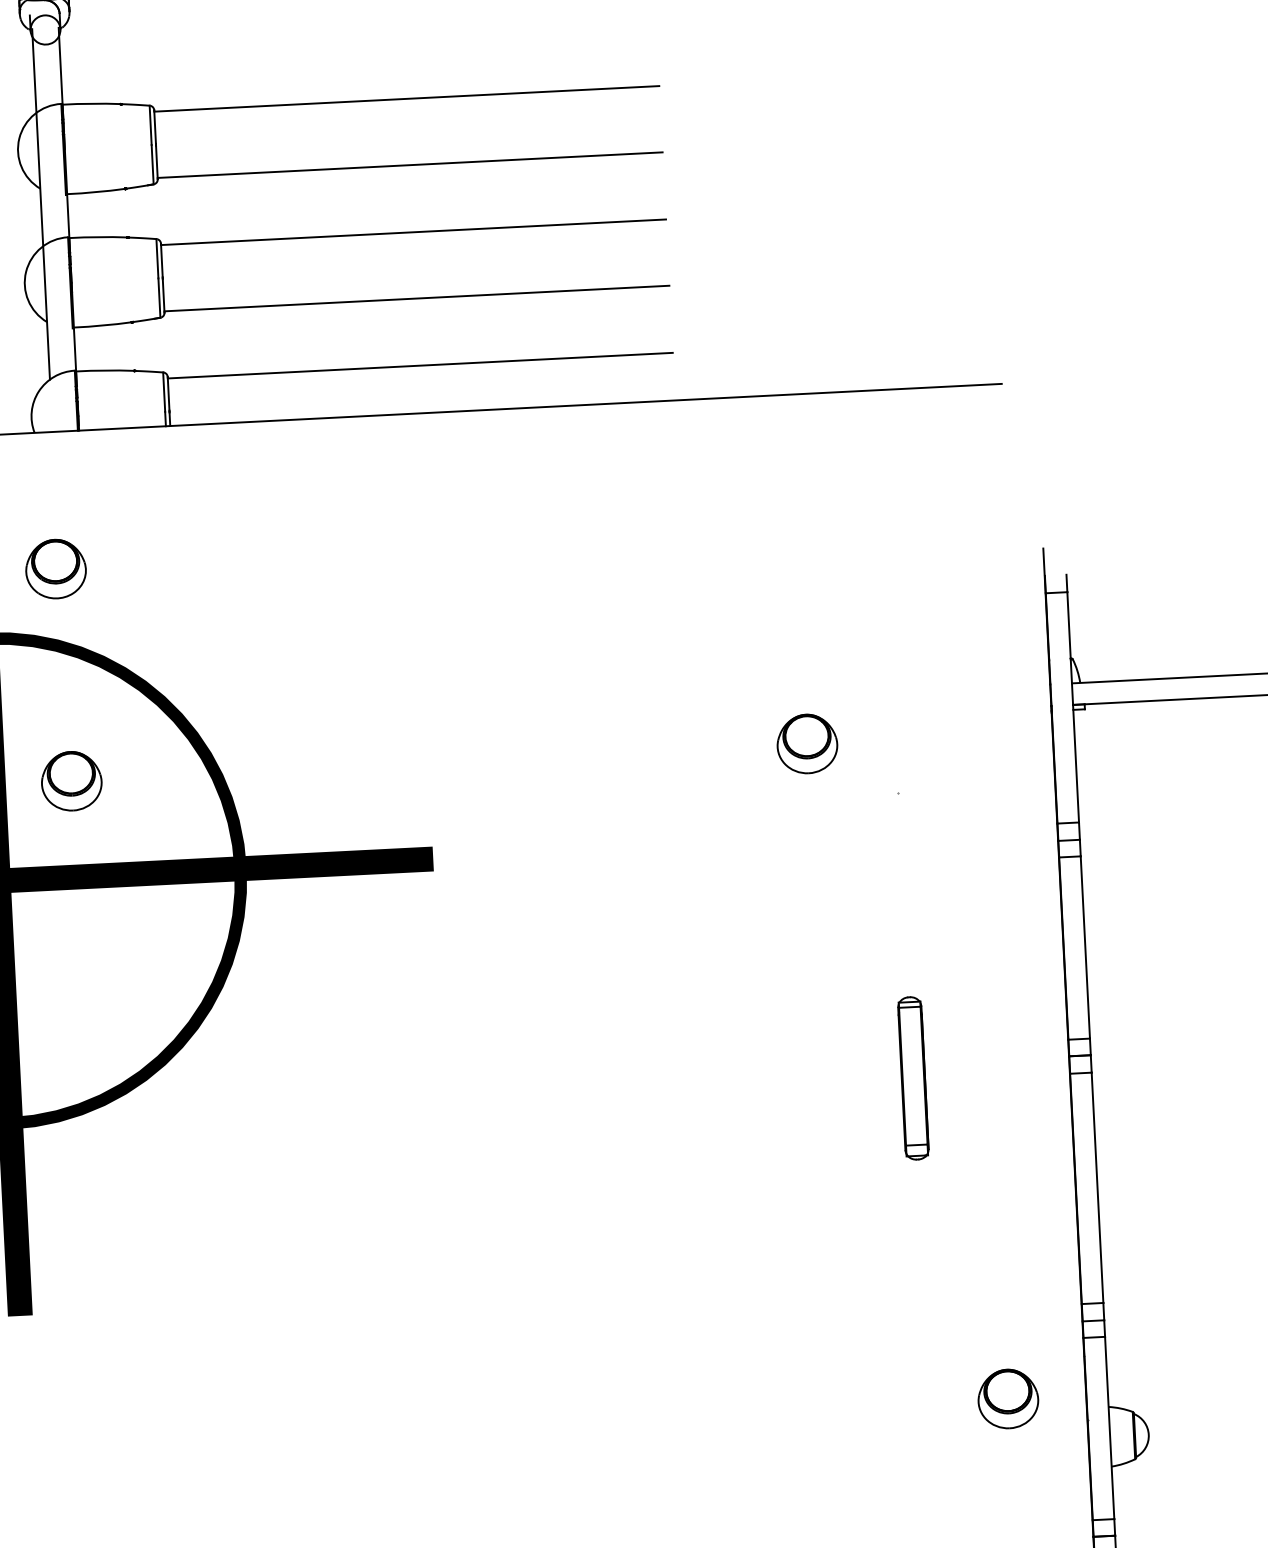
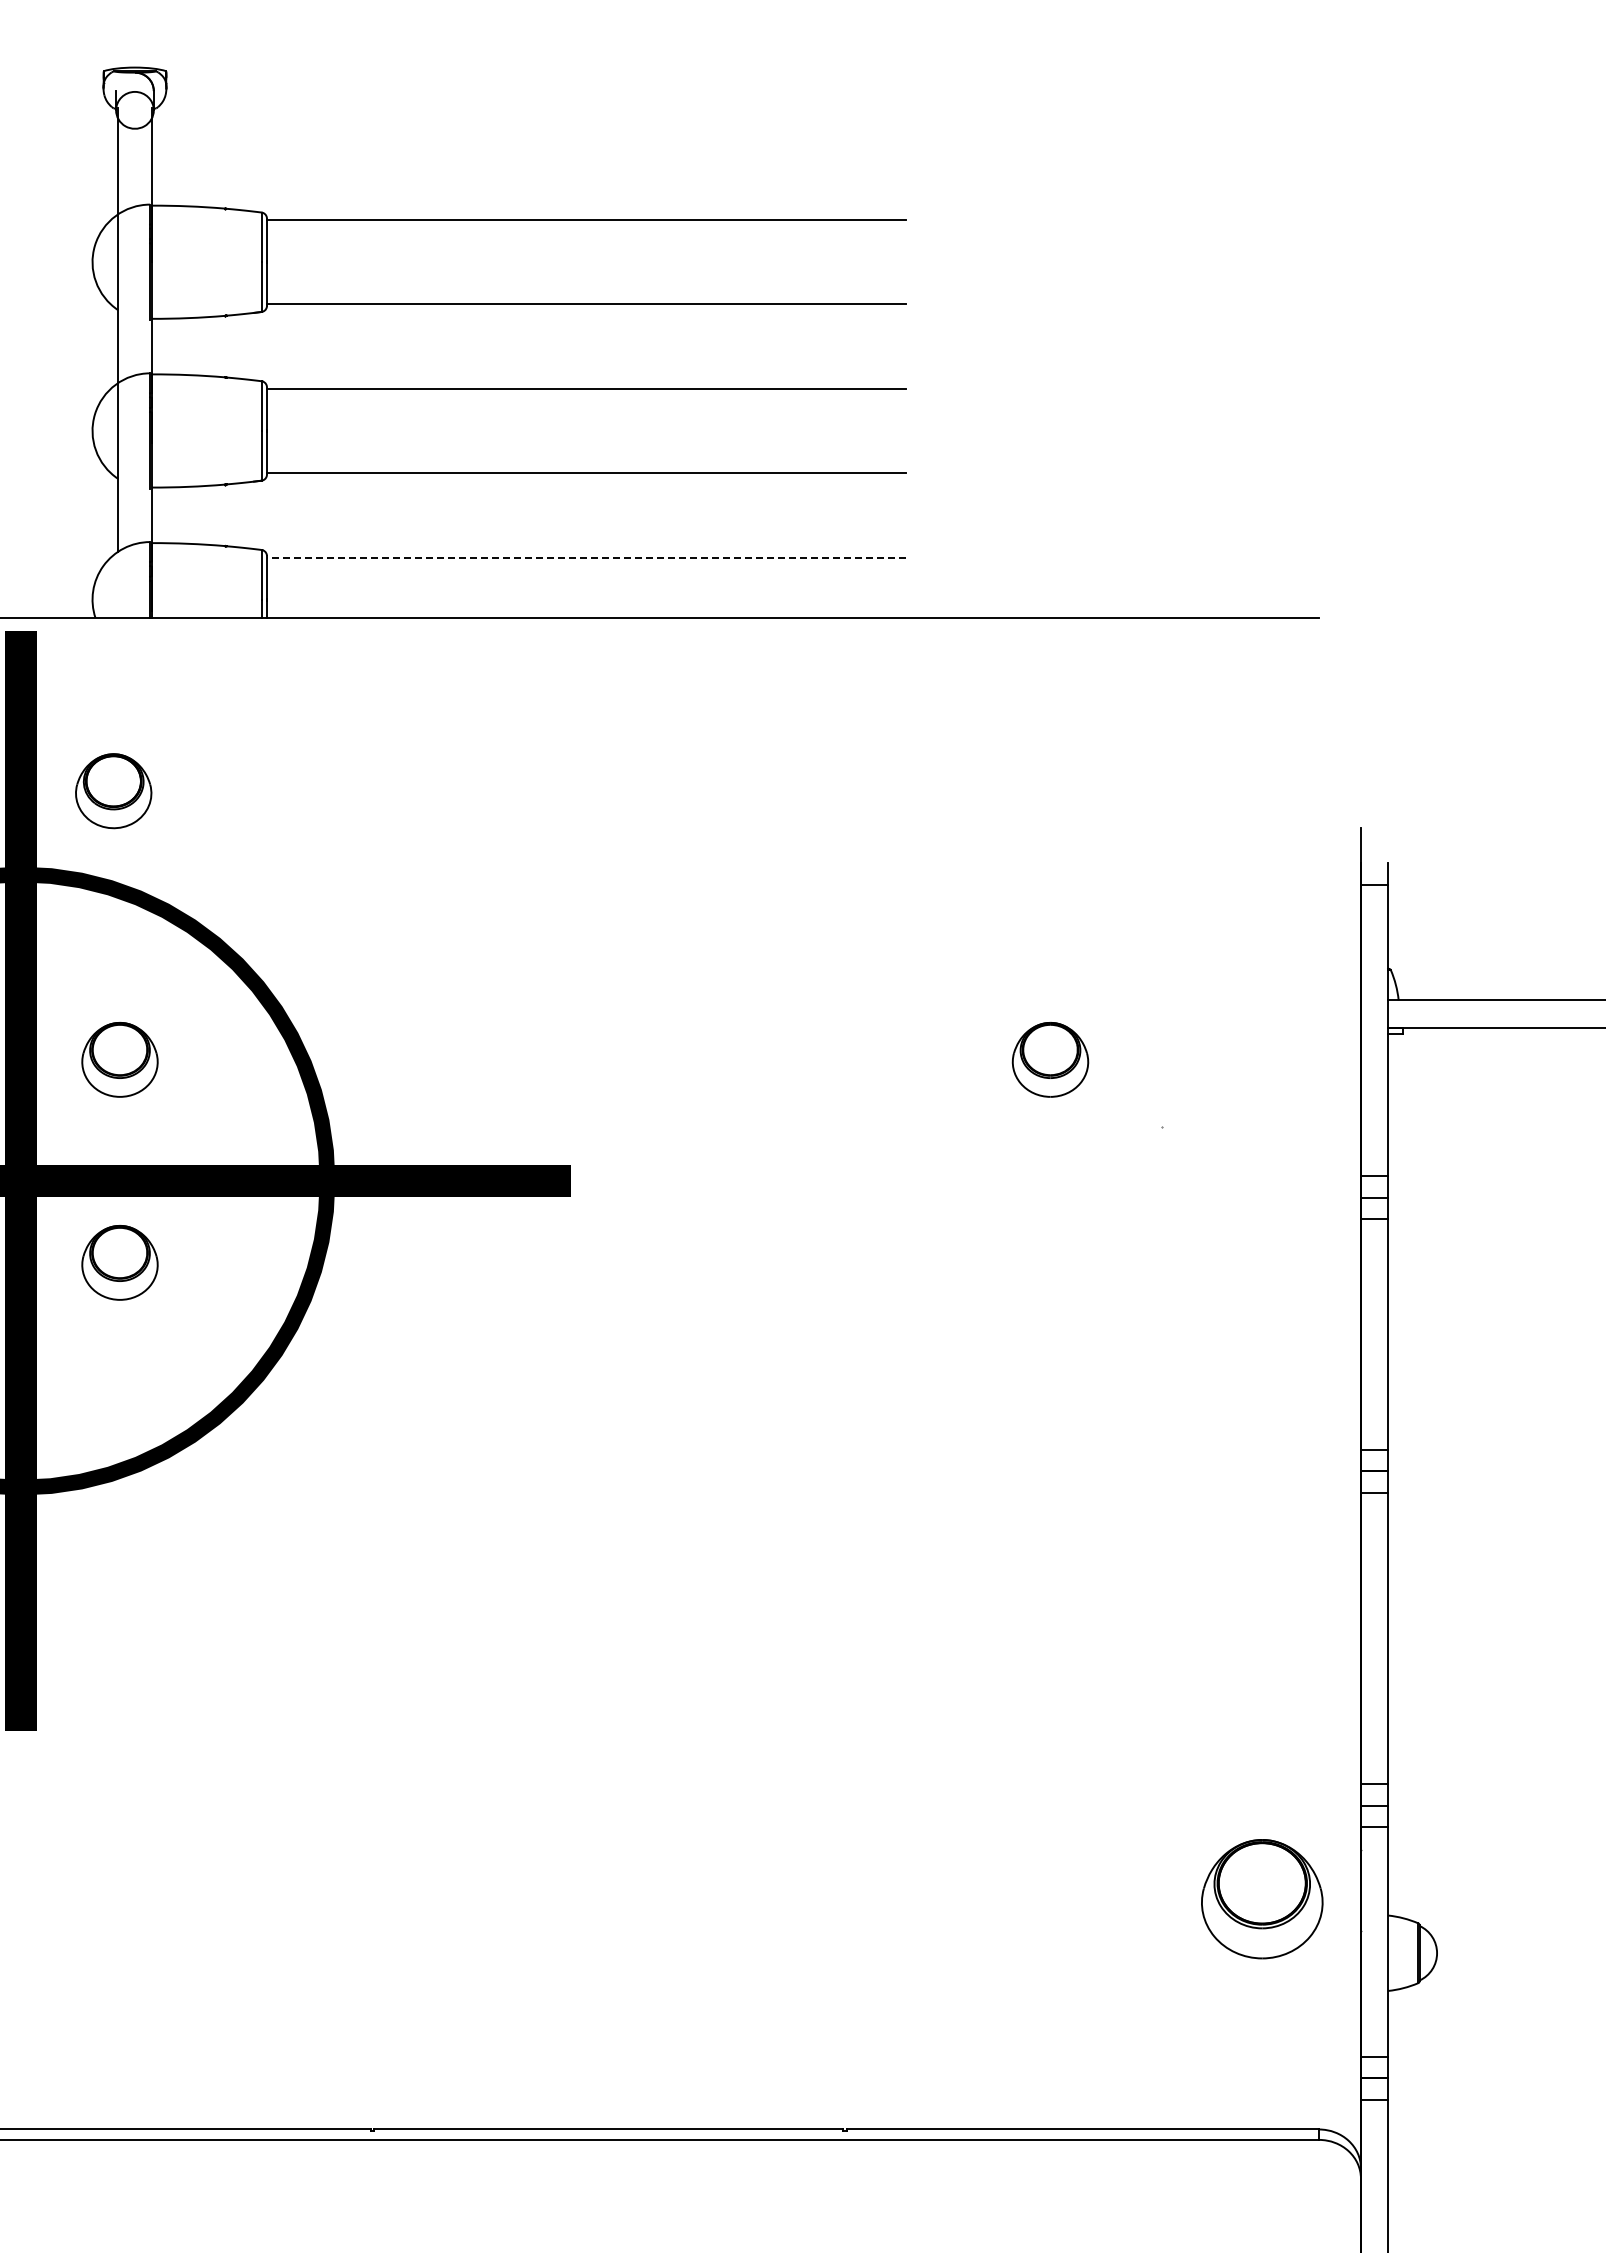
line: (419, 365) -> (585, 557), solid -> dashed
part: (79, 941) -> (119, 1262), added
part: (913, 1078) -> (1162, 1488), removed
part: (1007, 1398) -> (1261, 1898), size x1.6

